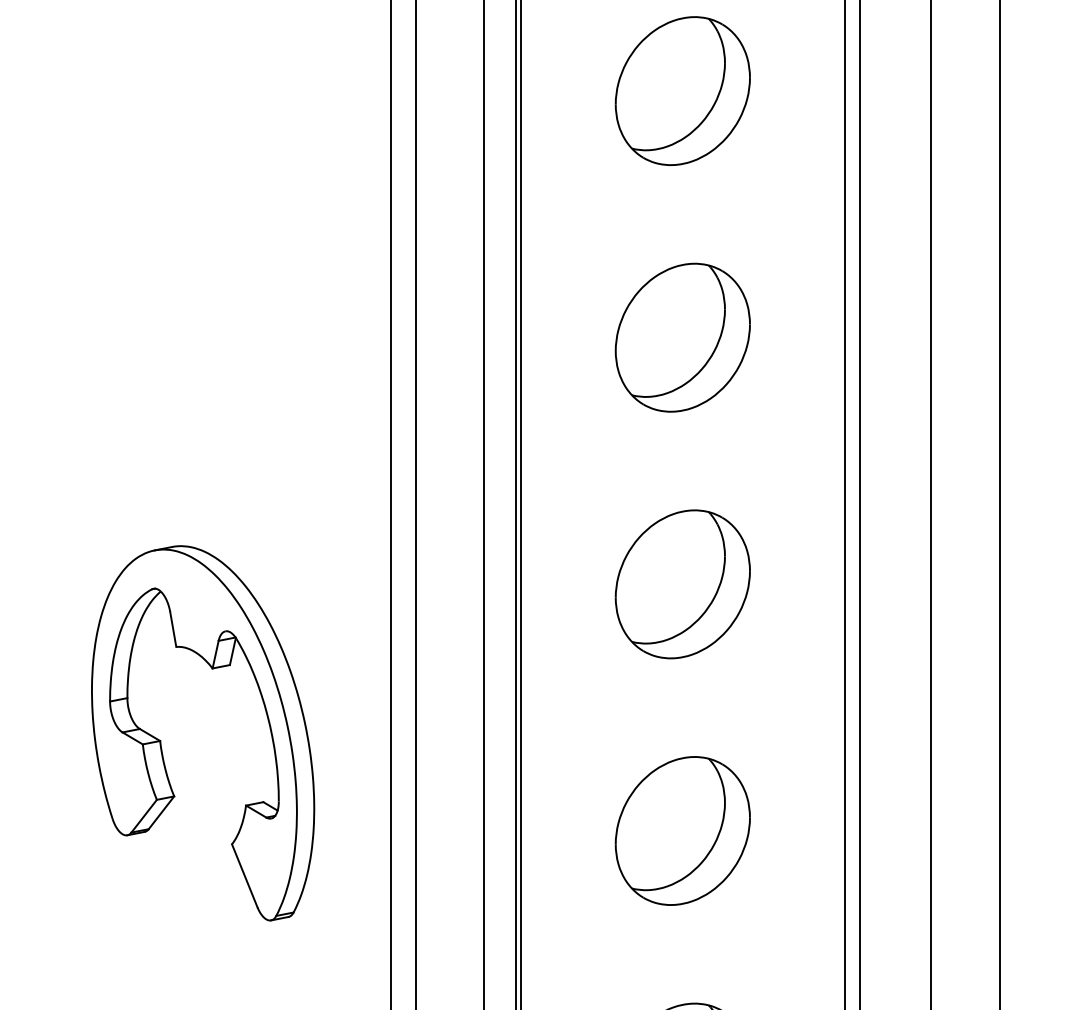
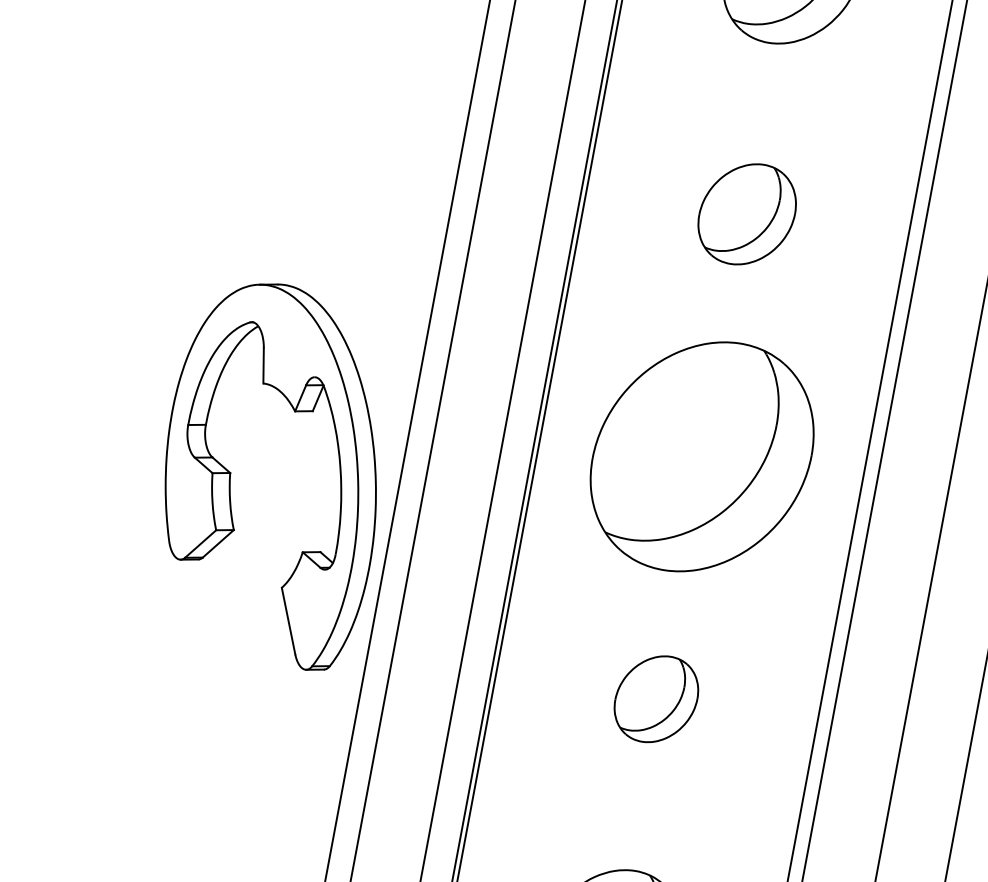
part: (682, 337) -> (746, 214), size x0.7
part: (682, 584) -> (701, 456), size x1.6
part: (161, 740) -> (231, 472), moved
part: (682, 830) -> (656, 698), size x0.6

